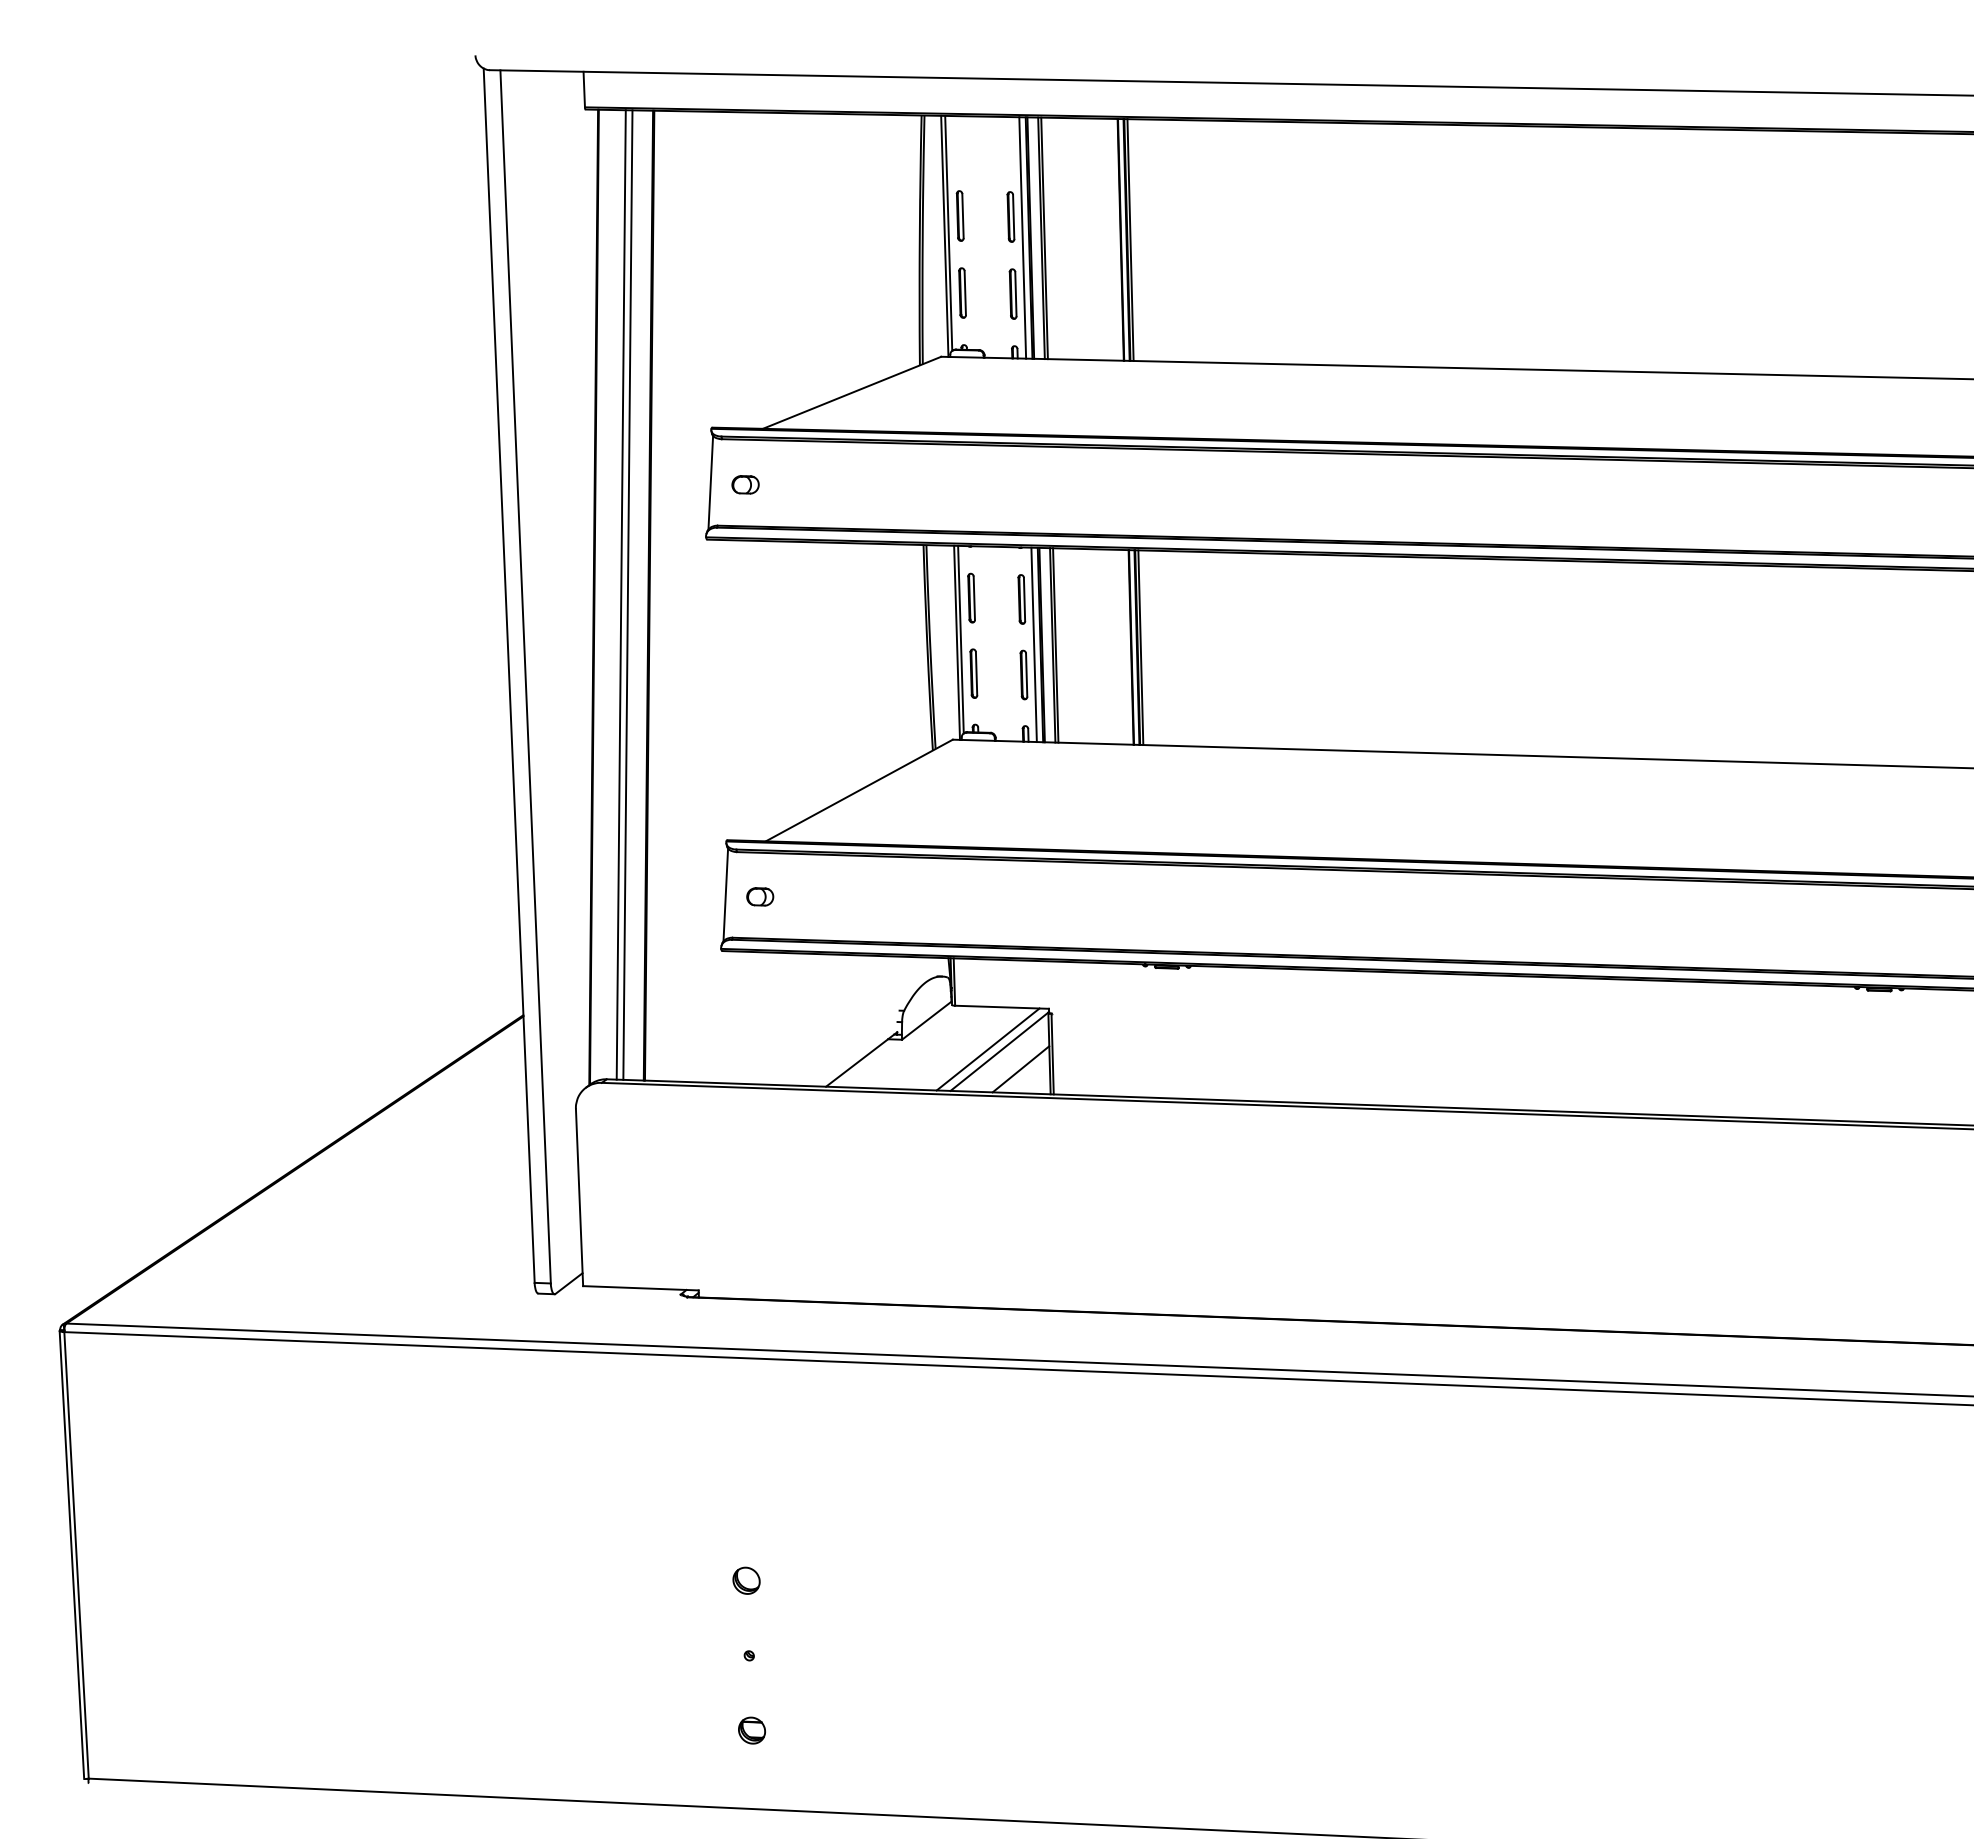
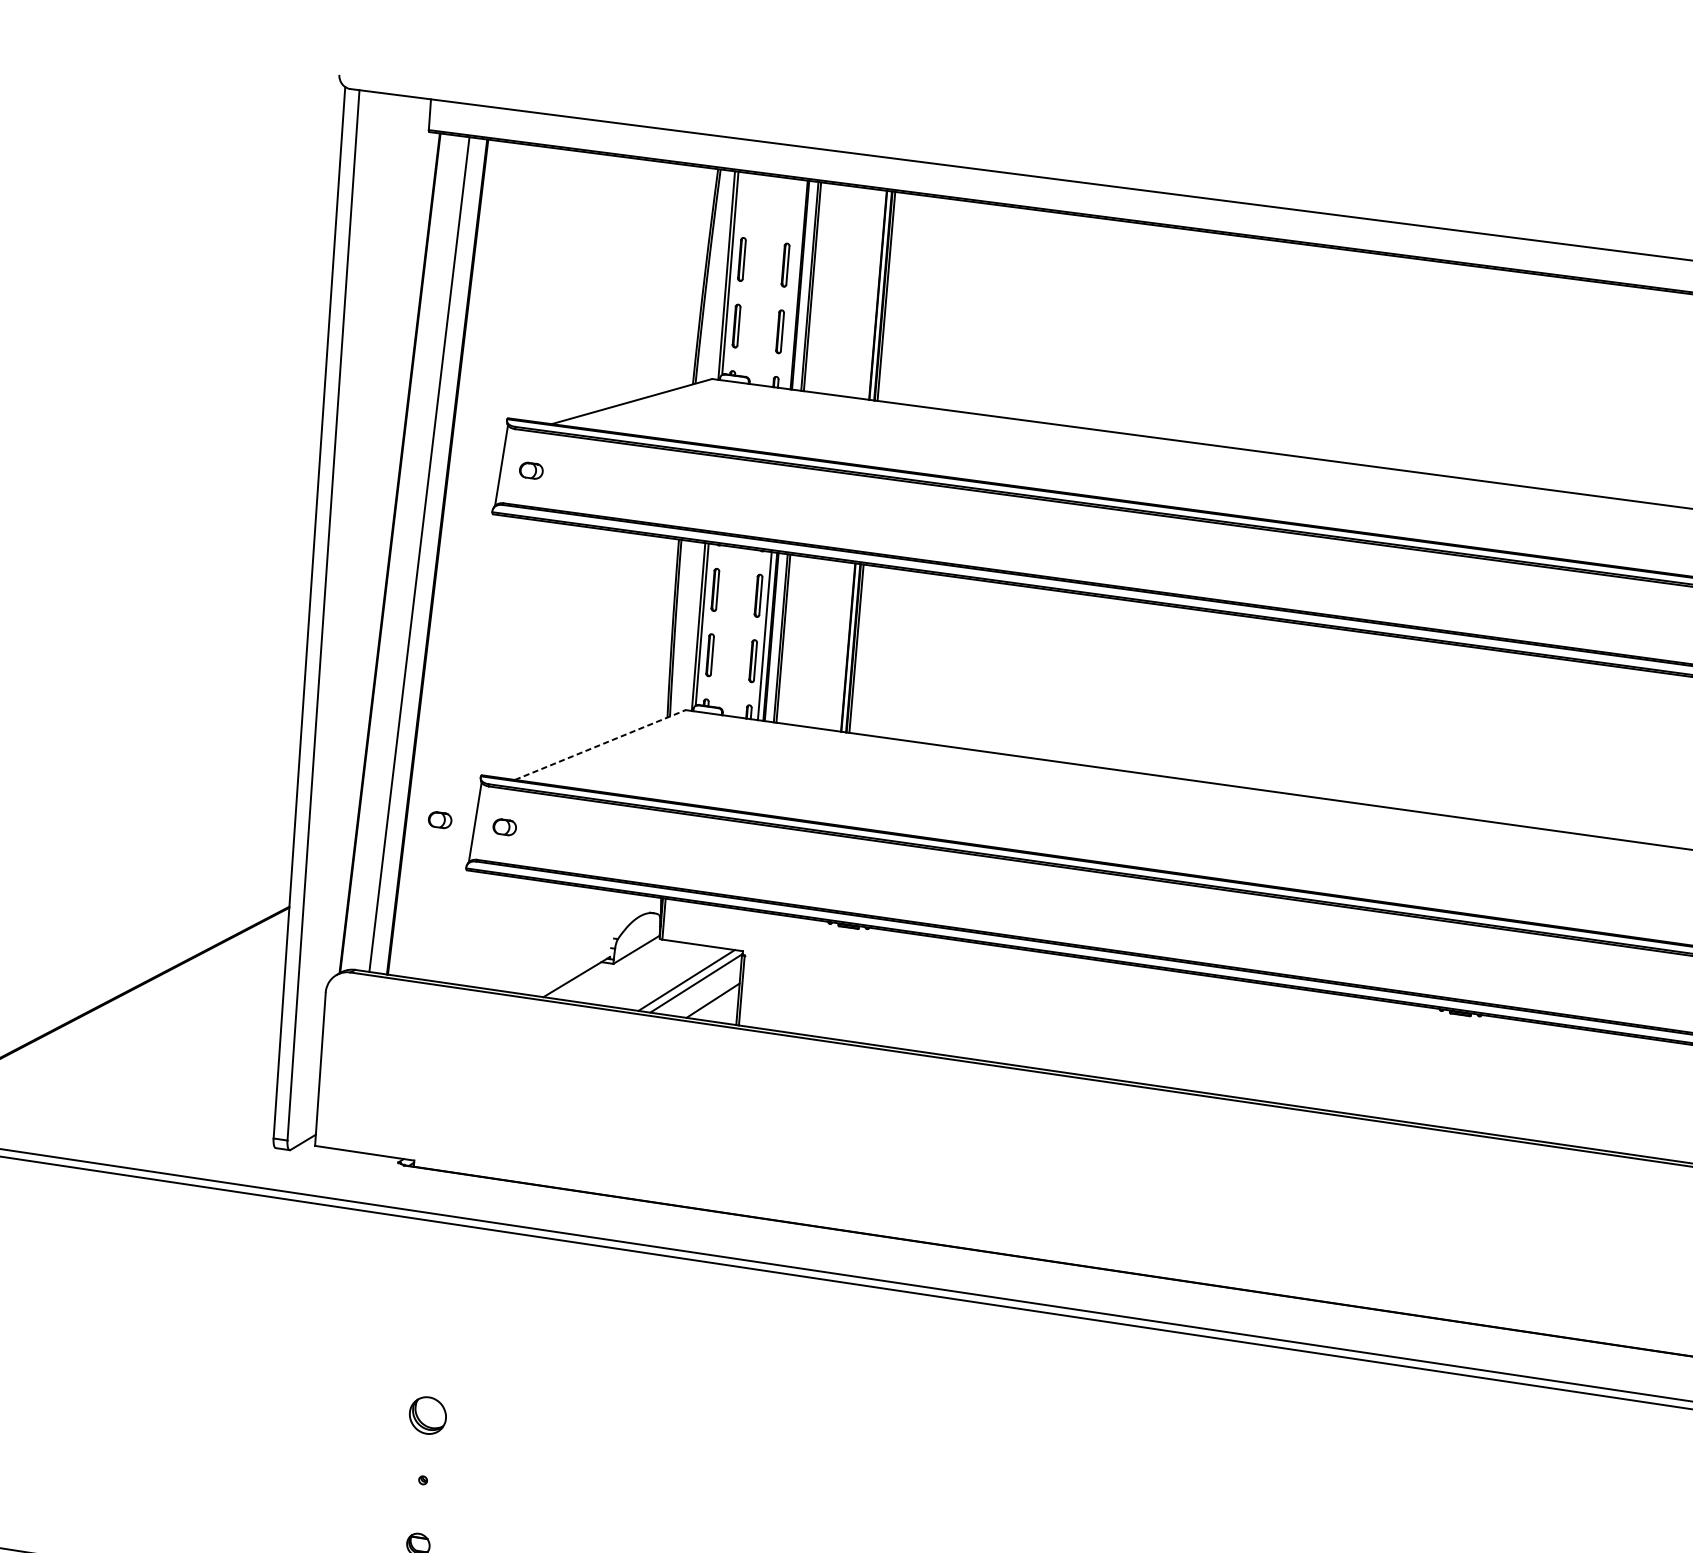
line: (1022, 237) -> (793, 283), removed
line: (620, 594) -> (413, 553), removed
line: (859, 790) -> (600, 745), solid -> dashed
part: (685, 896) -> (440, 819), added
part: (746, 1580) -> (427, 1415), size x1.6

